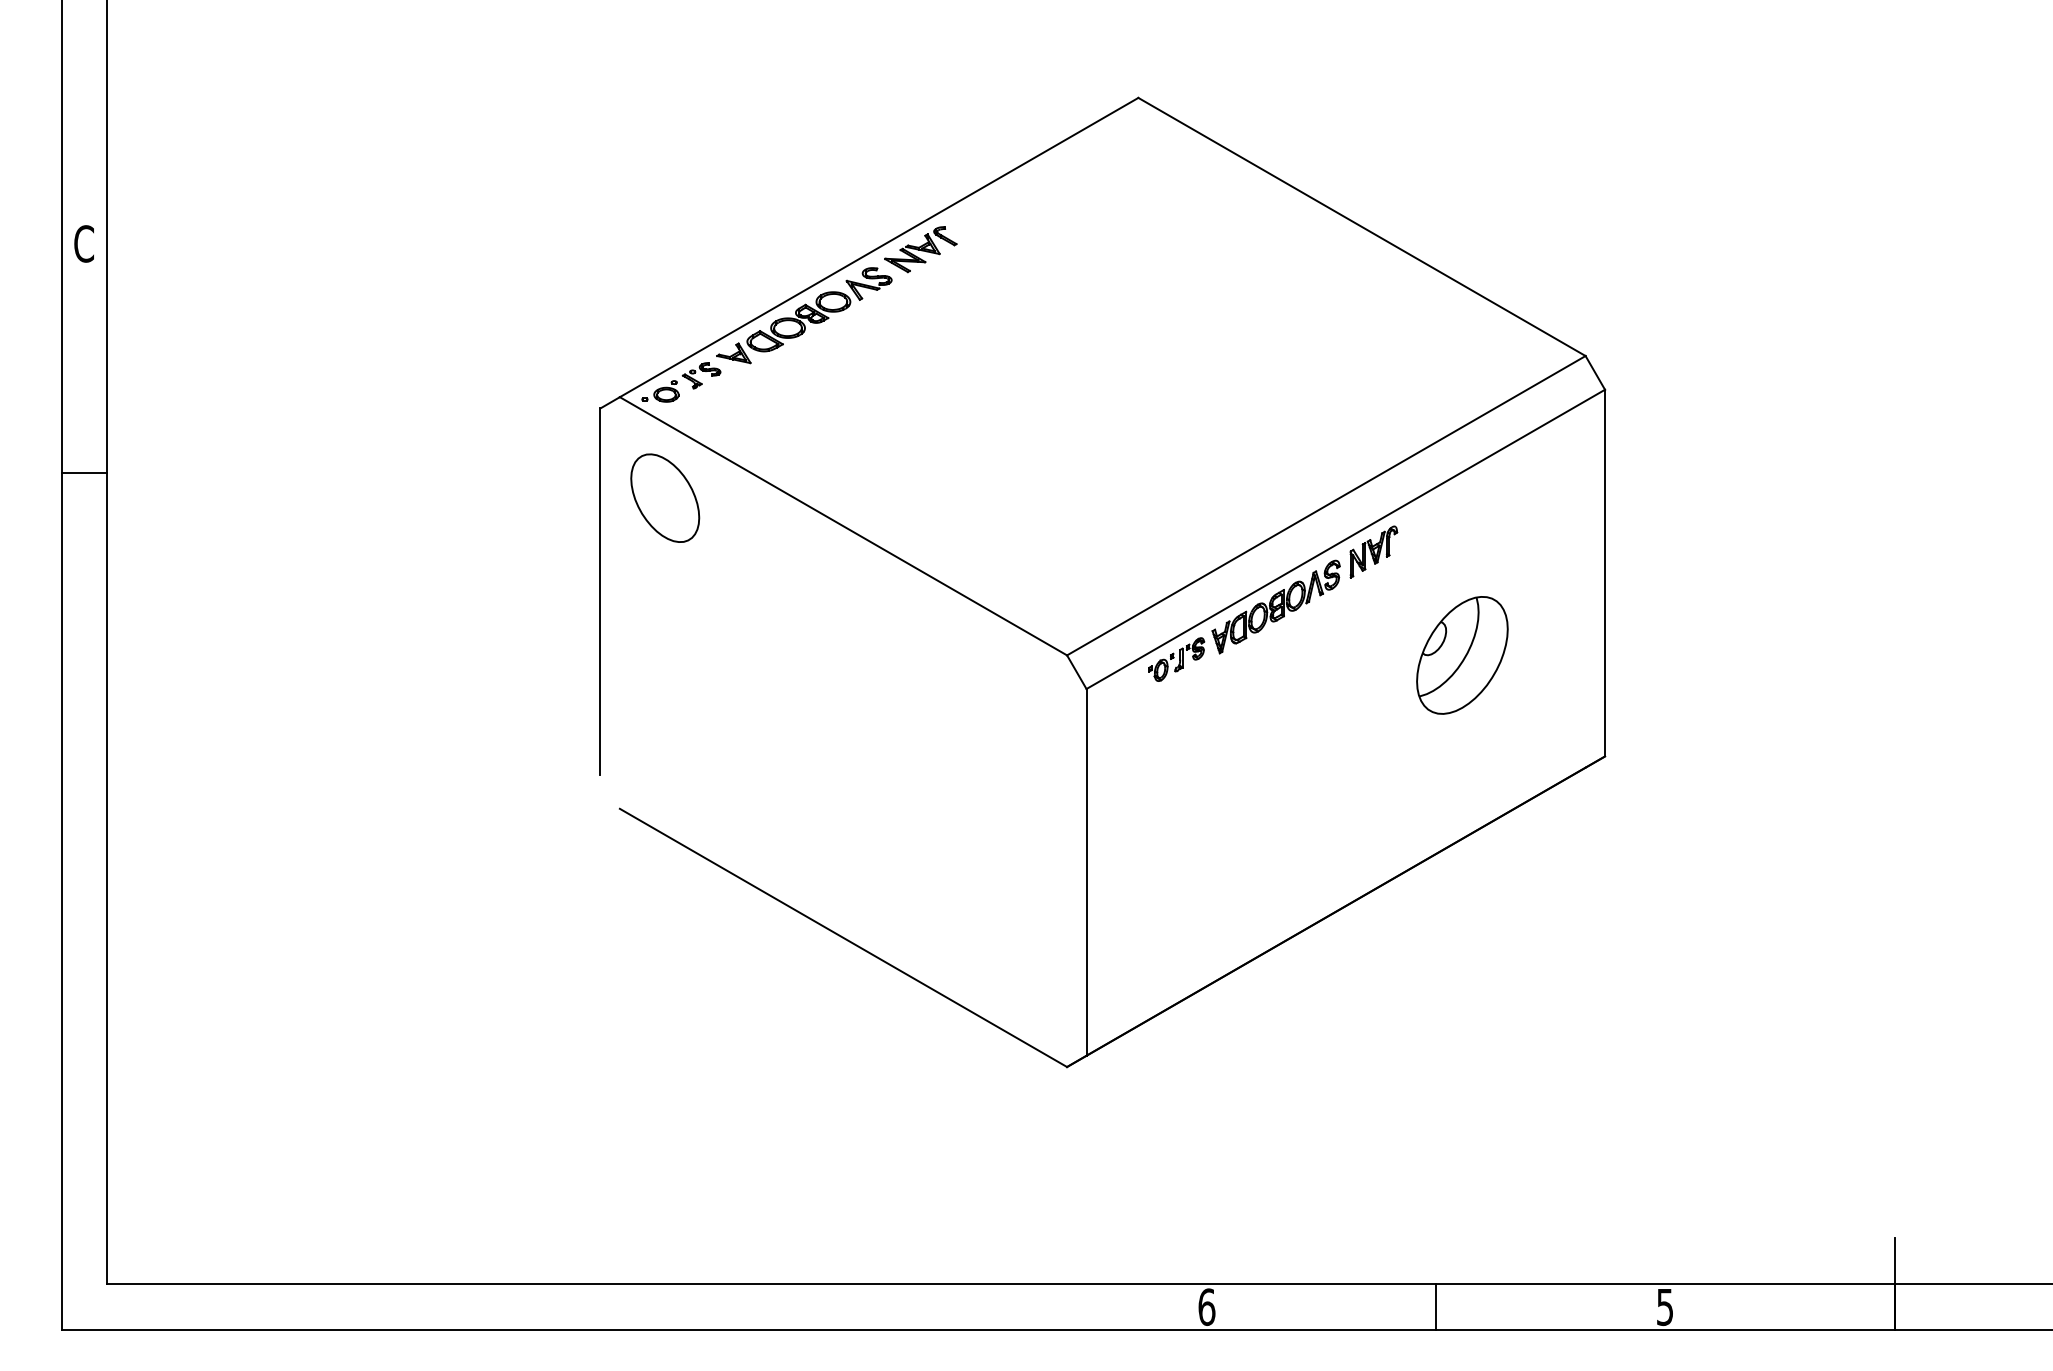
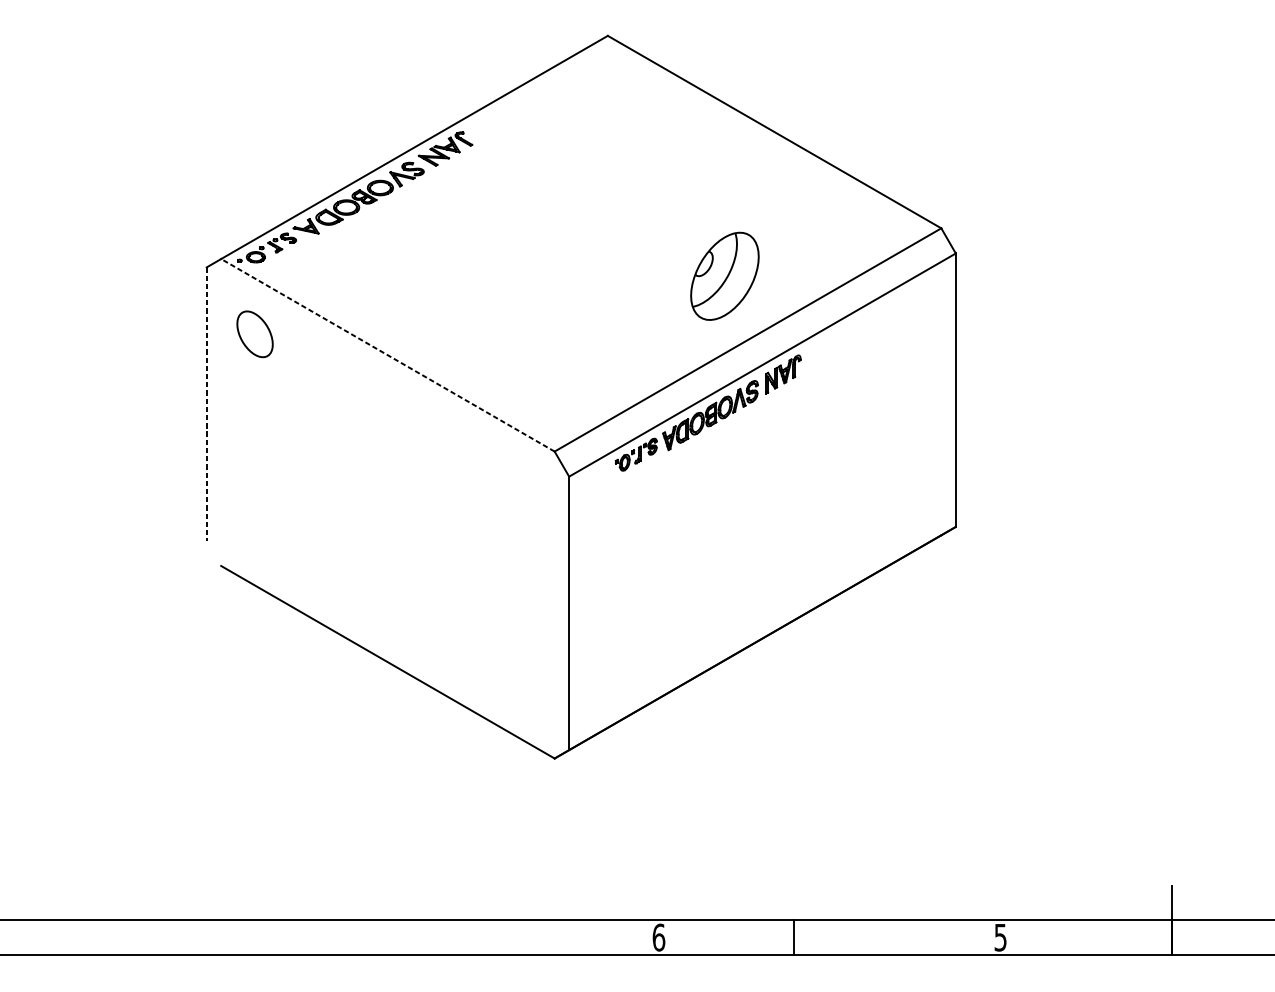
part: (665, 497) -> (255, 333), size x0.7
line: (843, 526) -> (387, 355), solid -> dashed
line: (600, 592) -> (206, 404), solid -> dashed
part: (1462, 655) -> (725, 276), moved
line: (1436, 1307) -> (793, 937), moved

